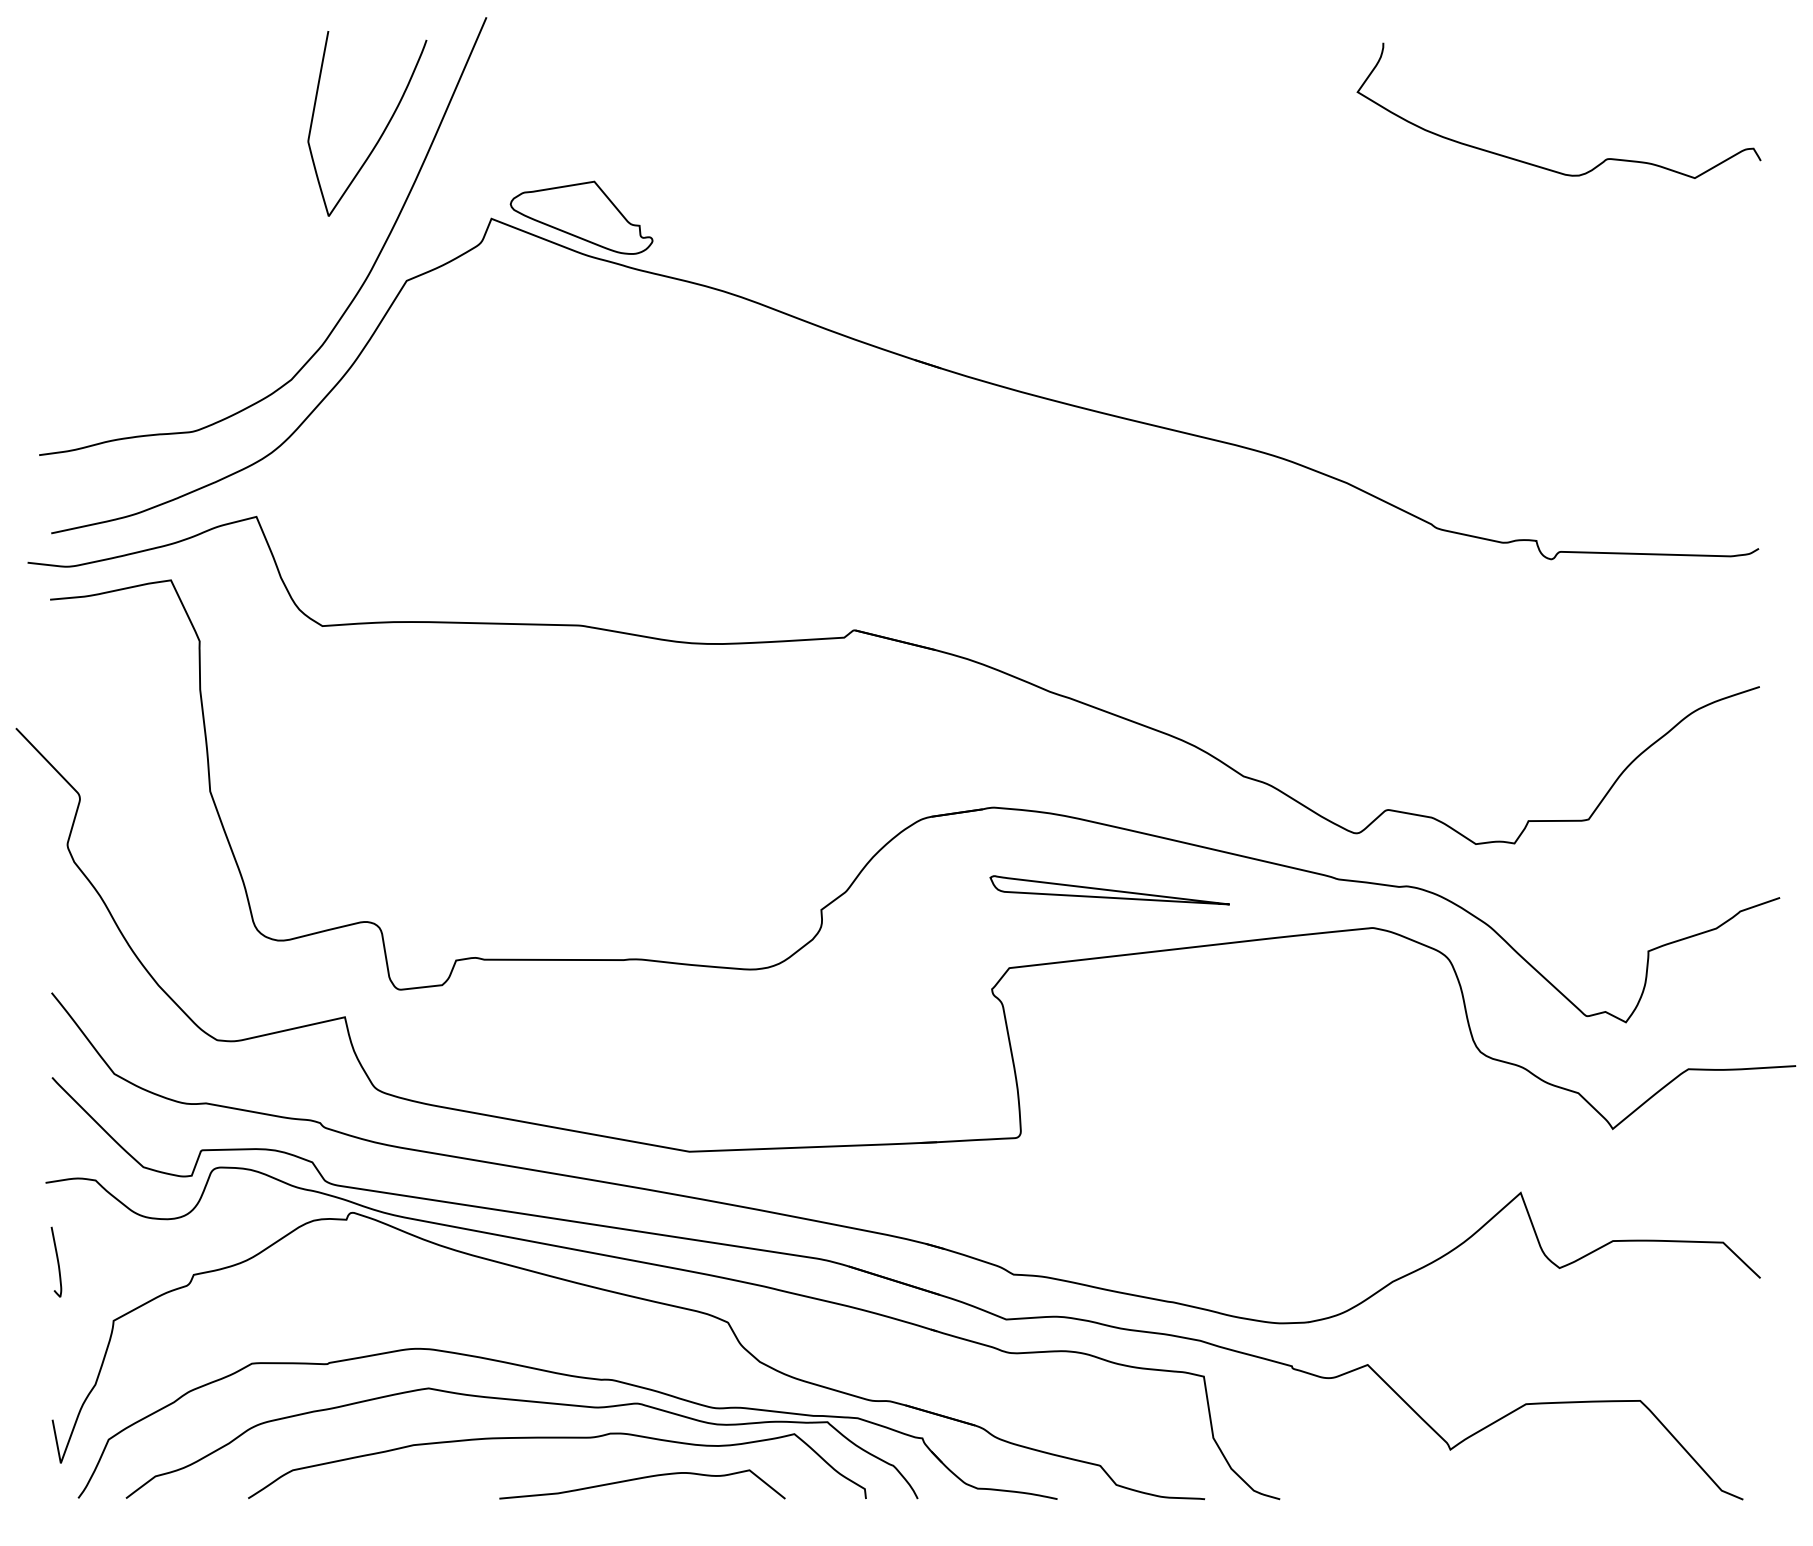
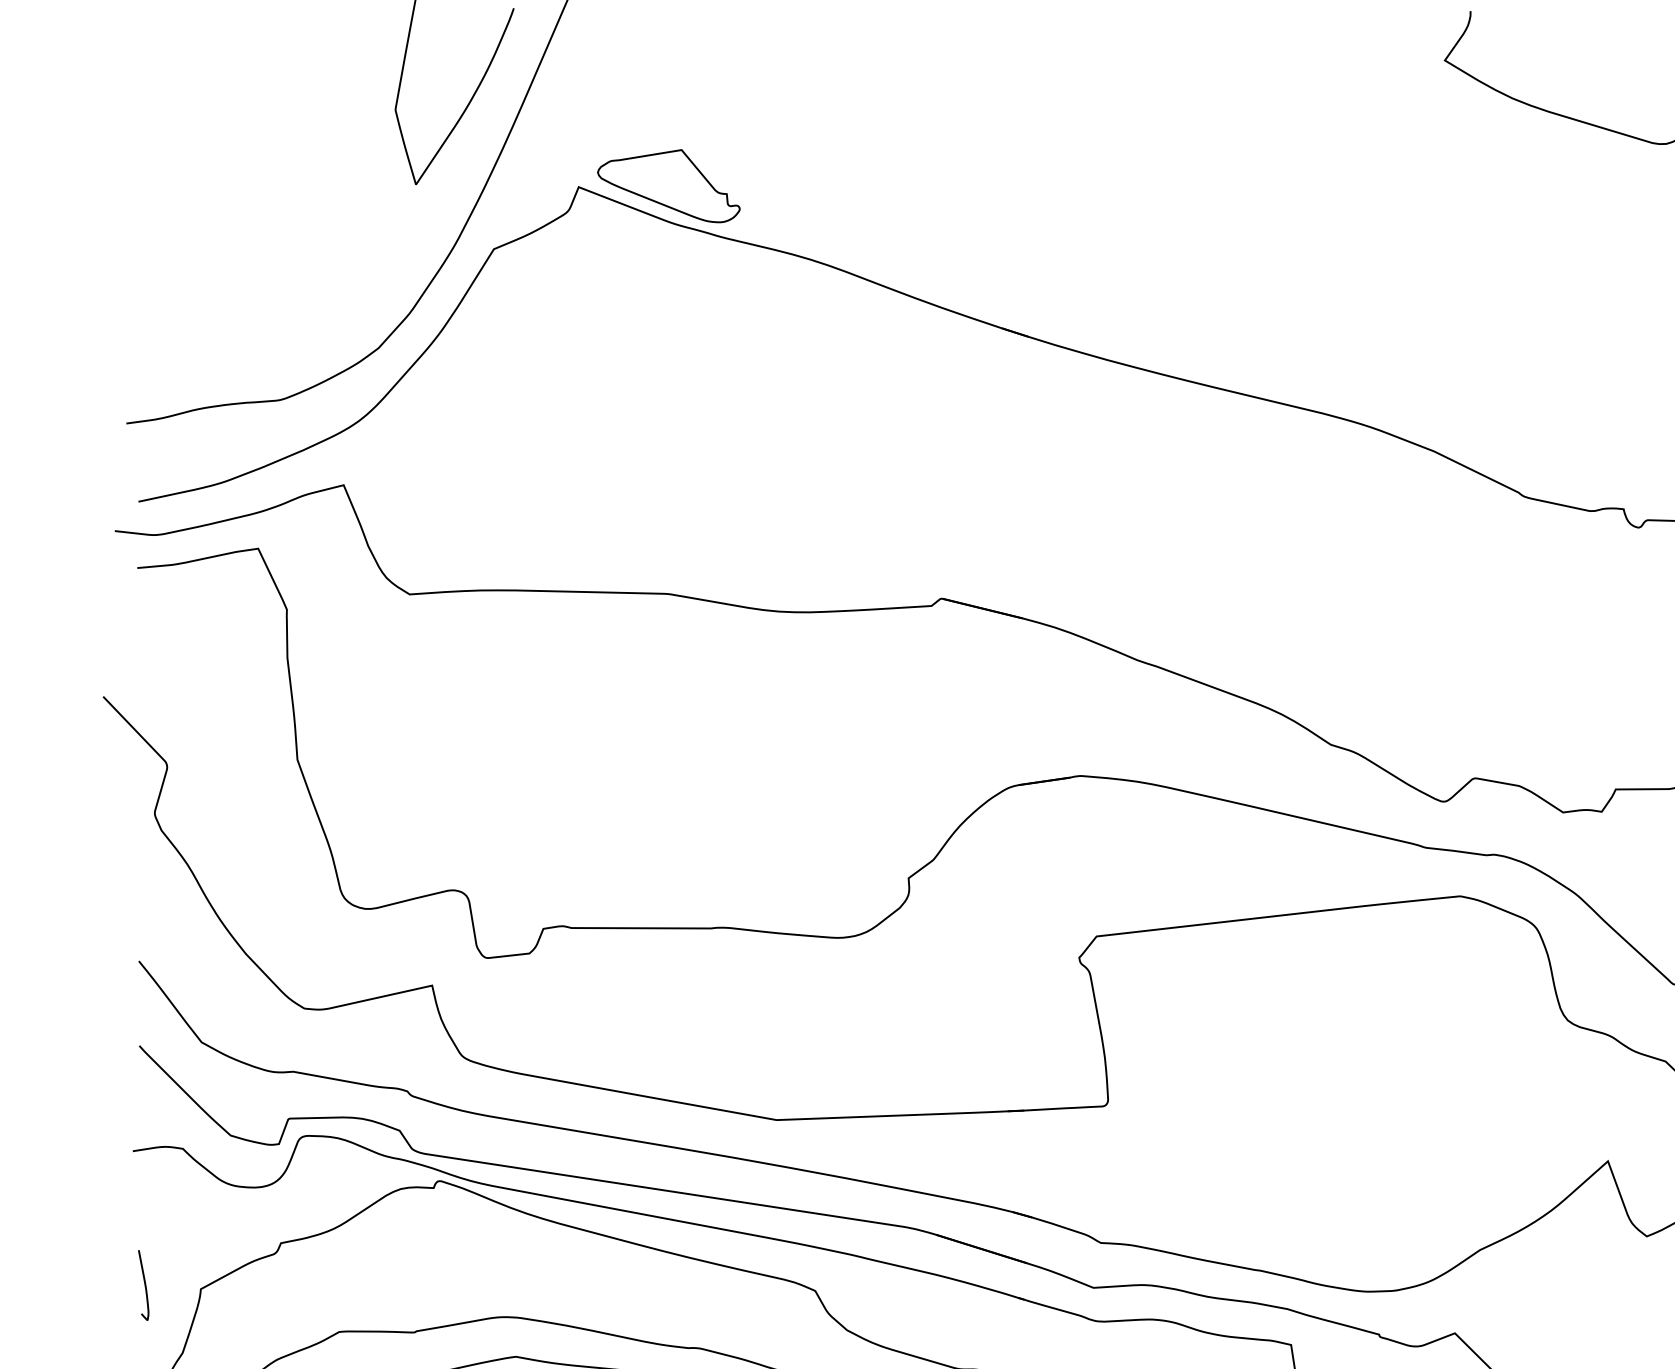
part: (1109, 890) -> (1196, 858), removed
curve: (57, 1261) -> (144, 1284), moved

